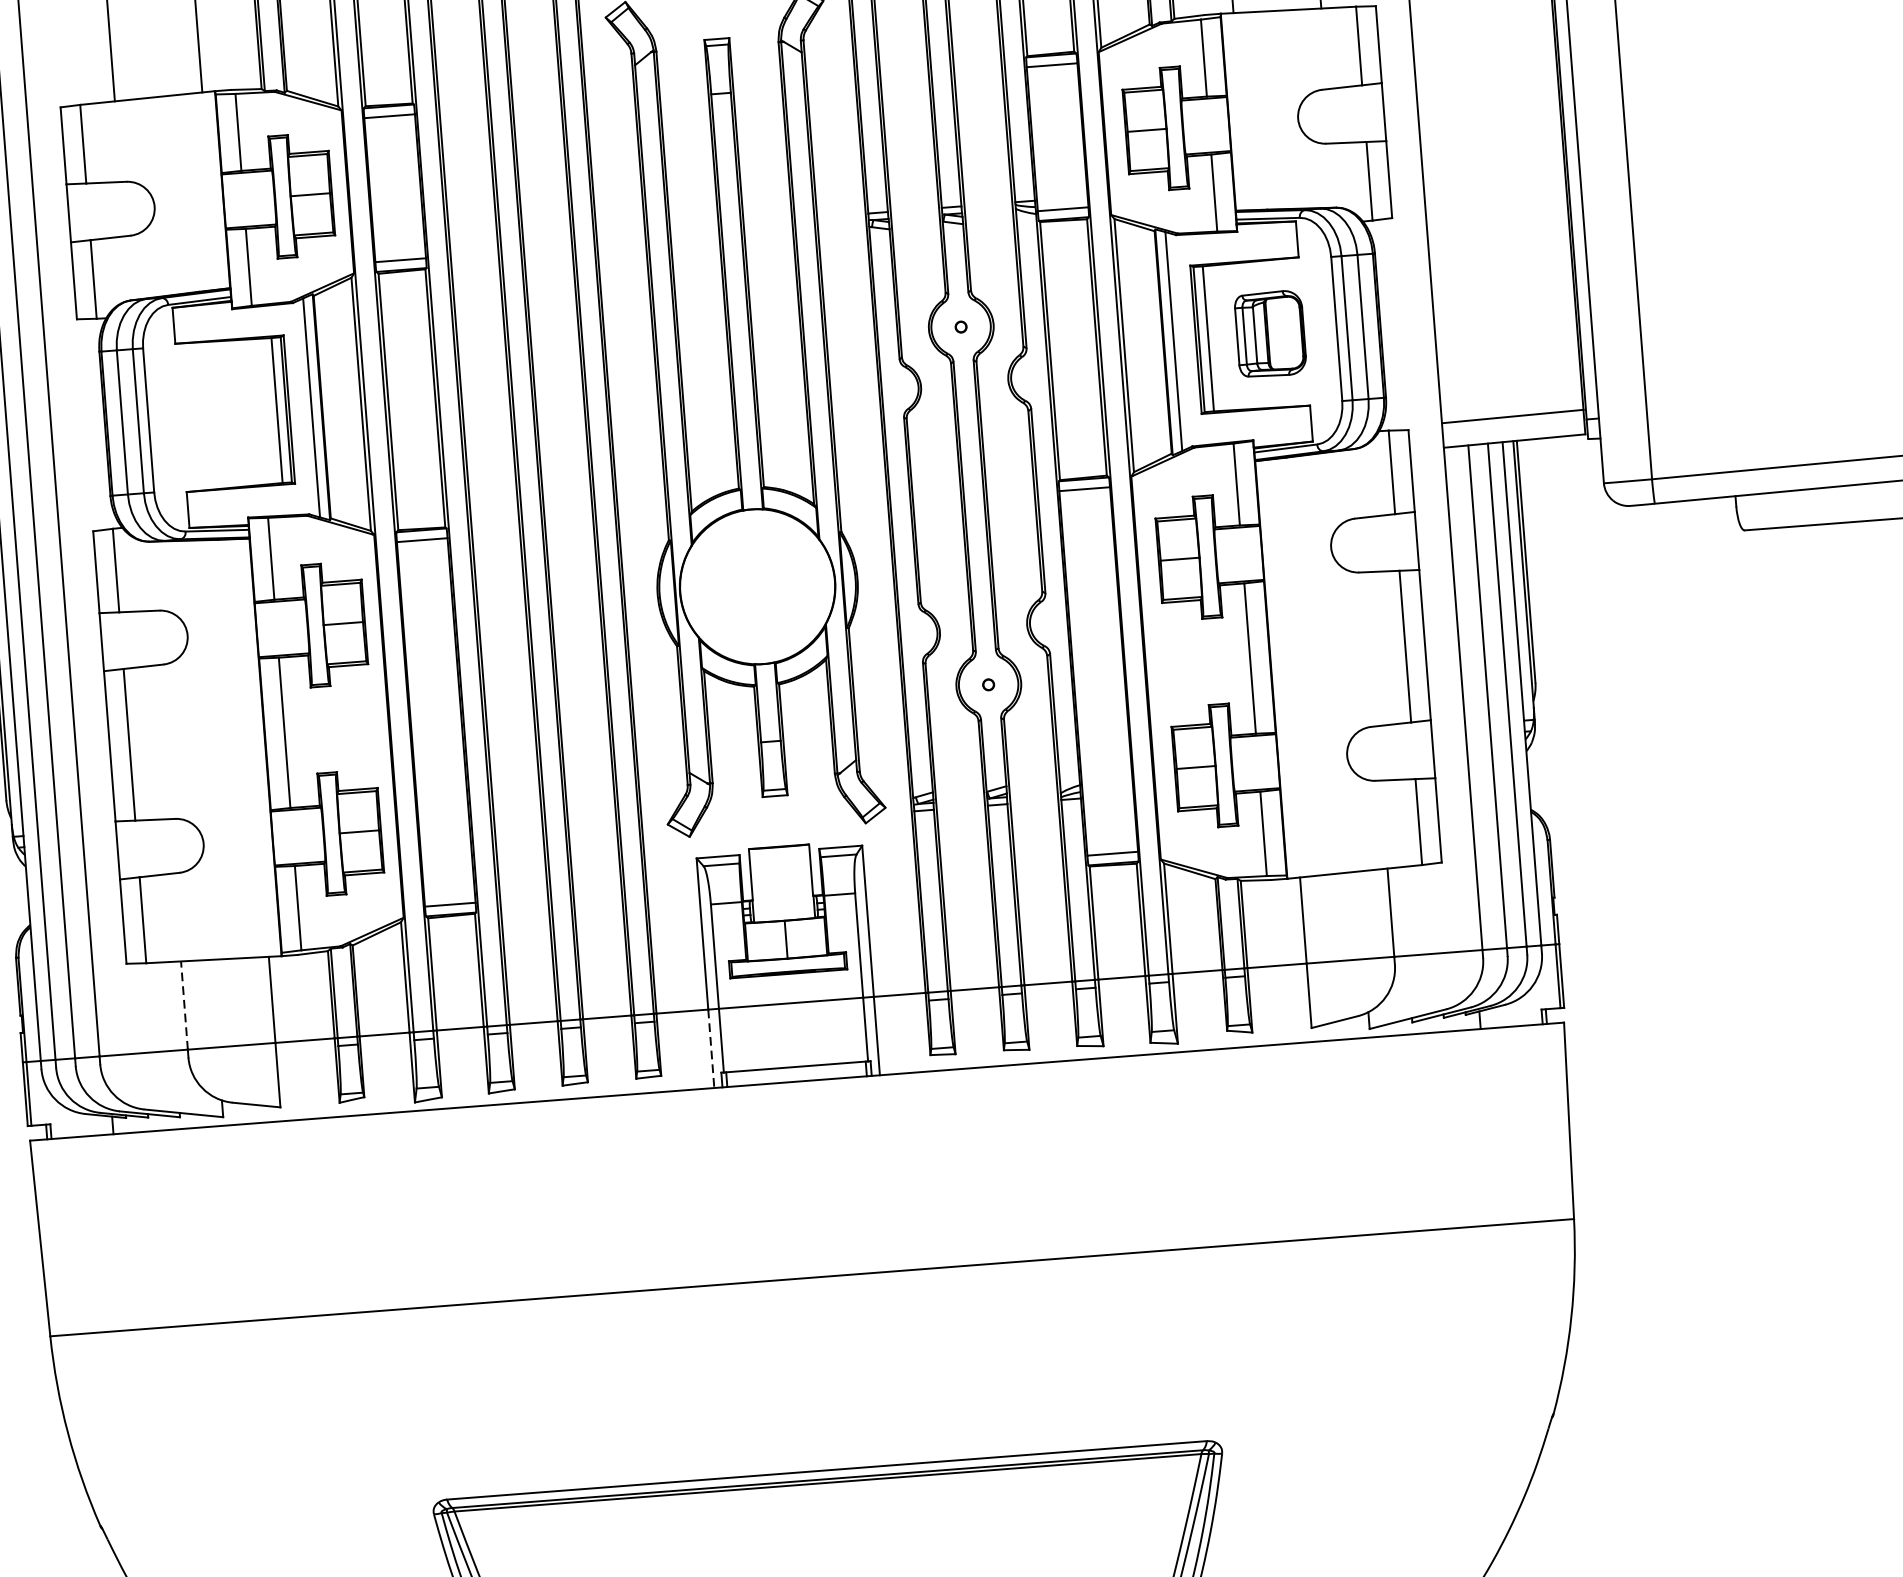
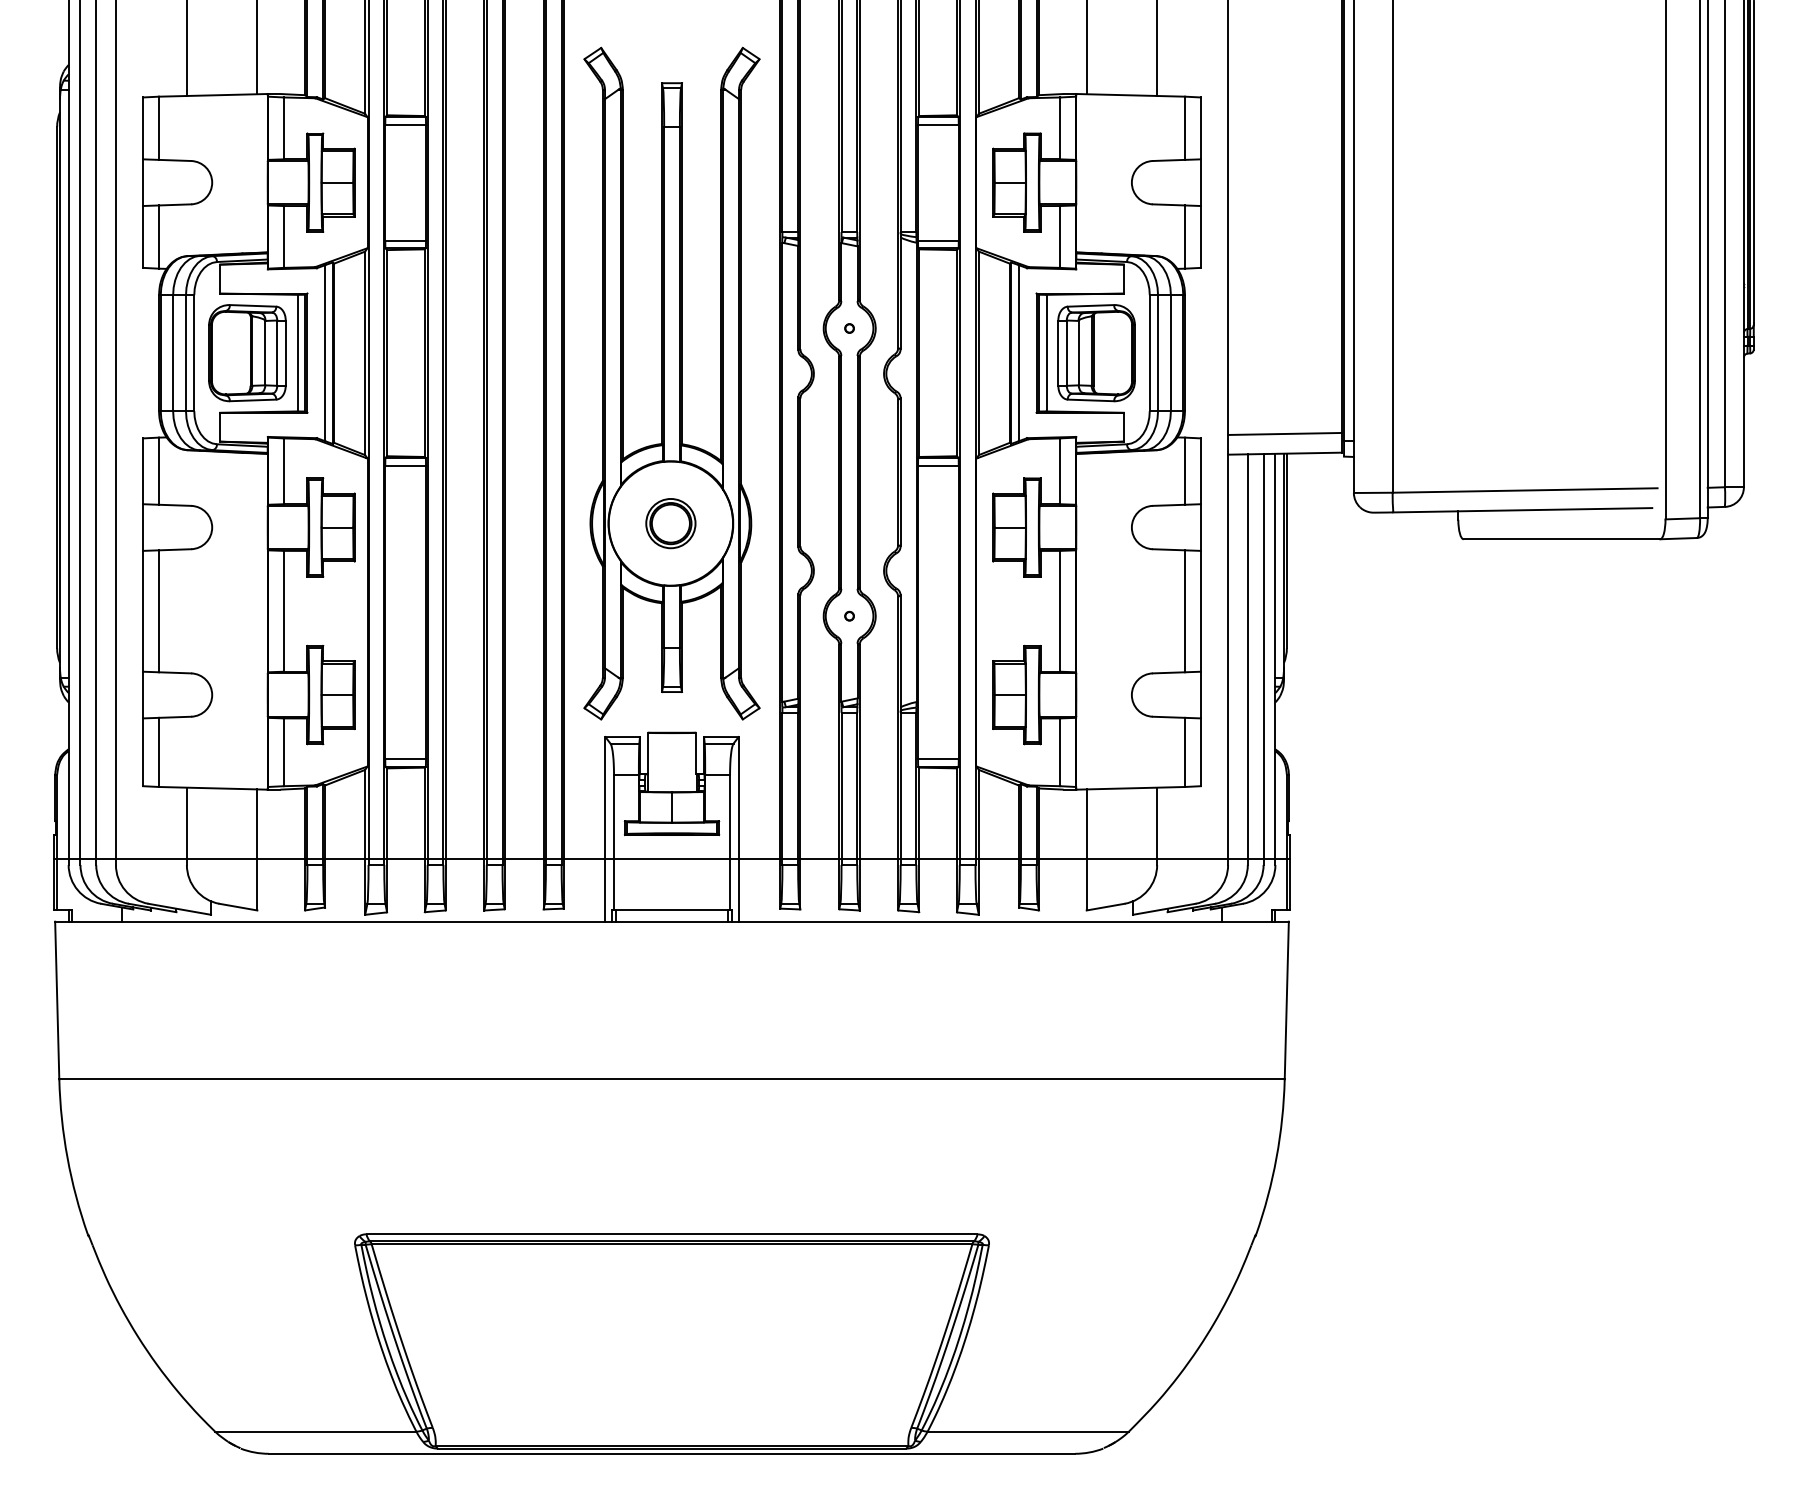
part: (1270, 334) -> (1096, 353), size x1.43
part: (214, 415) -> (247, 353), added
part: (757, 586) -> (670, 523), added
line: (183, 1004) -> (186, 822), dashed -> solid
line: (711, 1049) -> (605, 890), dashed -> solid

